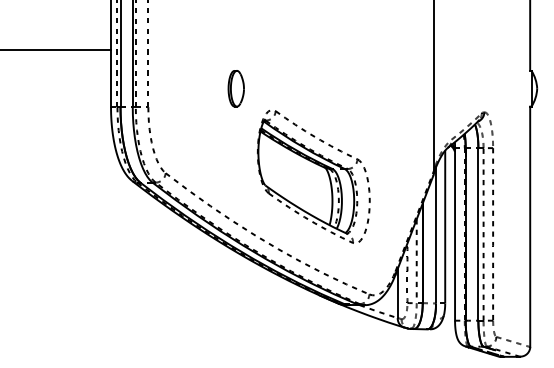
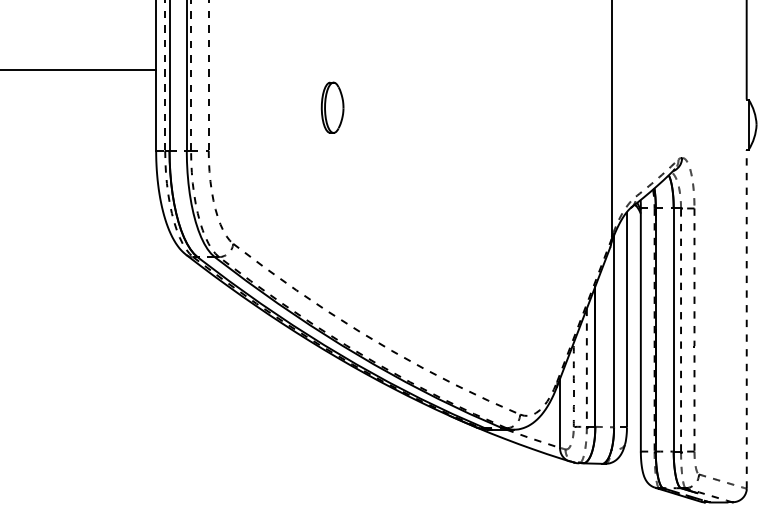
part: (236, 88) -> (332, 107), moved
part: (313, 176) -> (441, 248), removed
line: (530, 226) -> (746, 318), solid -> dashed

